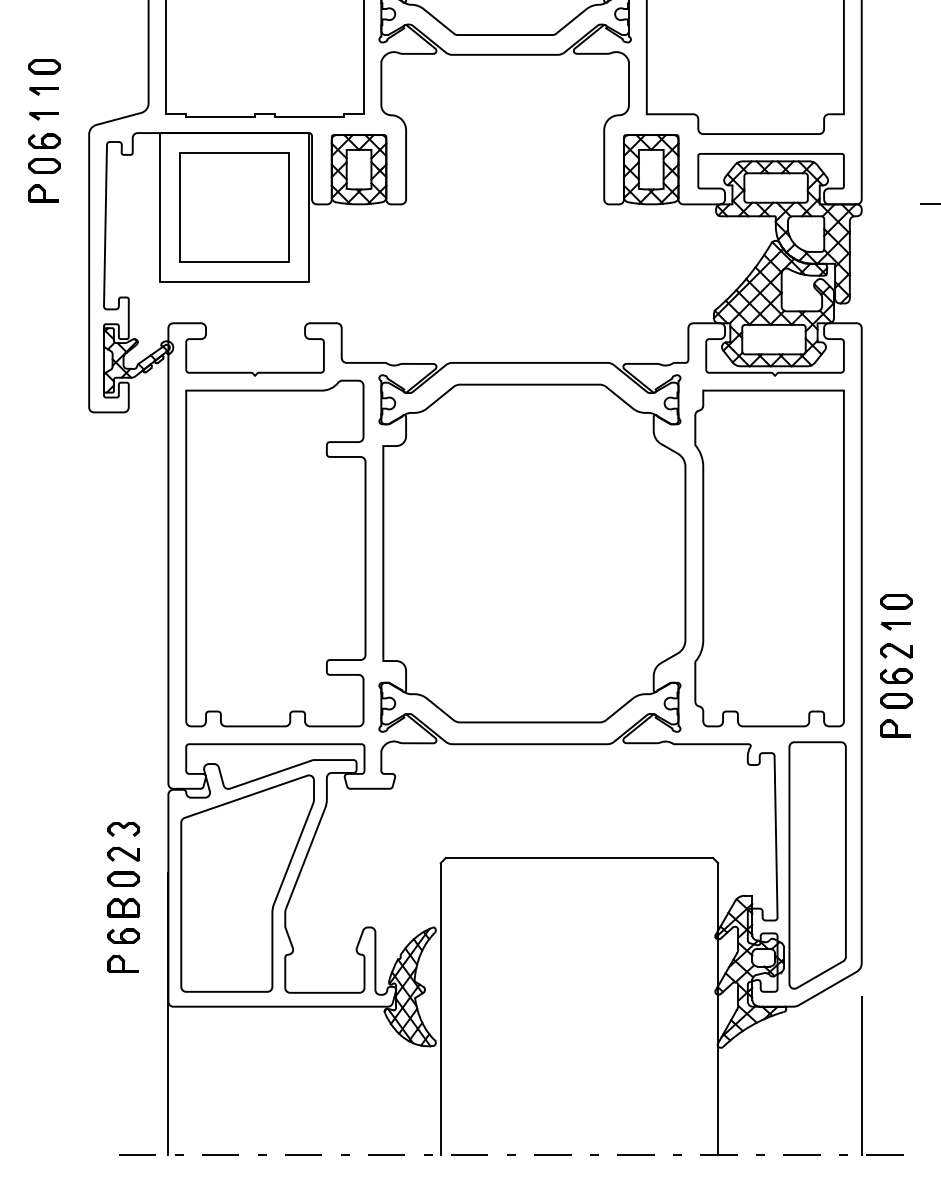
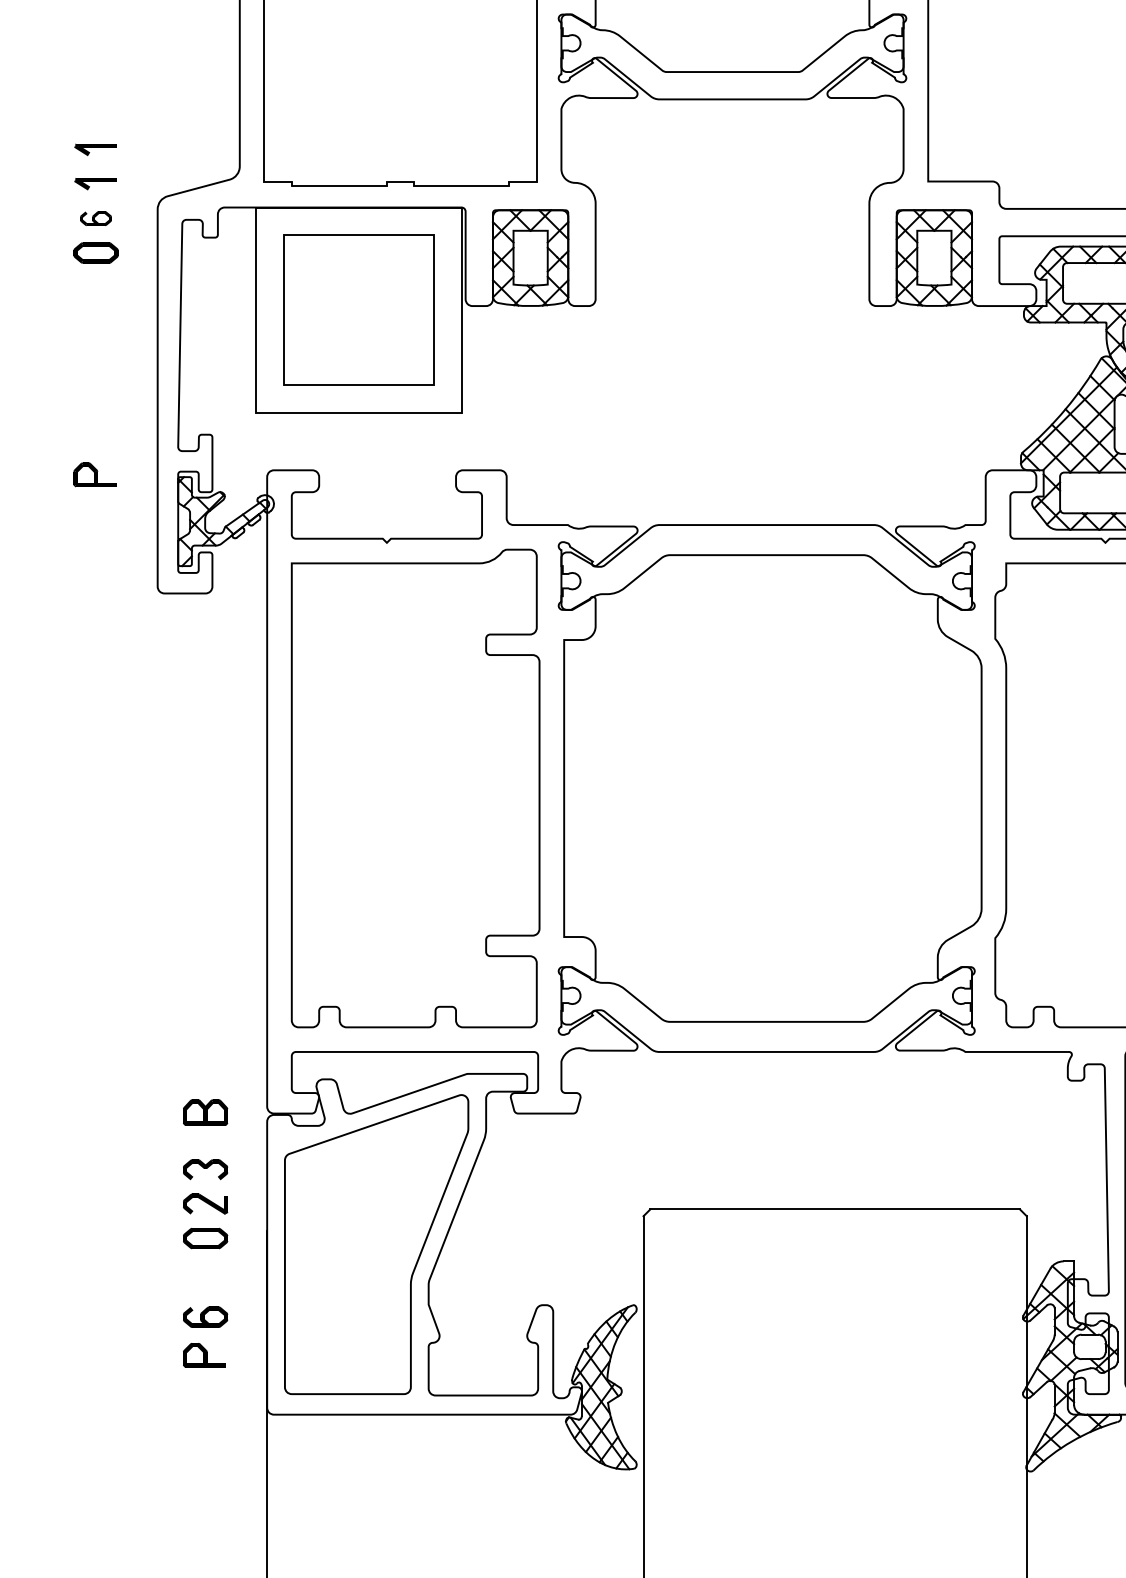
part: (44, 66) -> (95, 115), removed
part: (44, 140) -> (95, 217), size x0.7
part: (43, 193) -> (94, 474), moved
part: (123, 907) -> (205, 1111), moved

